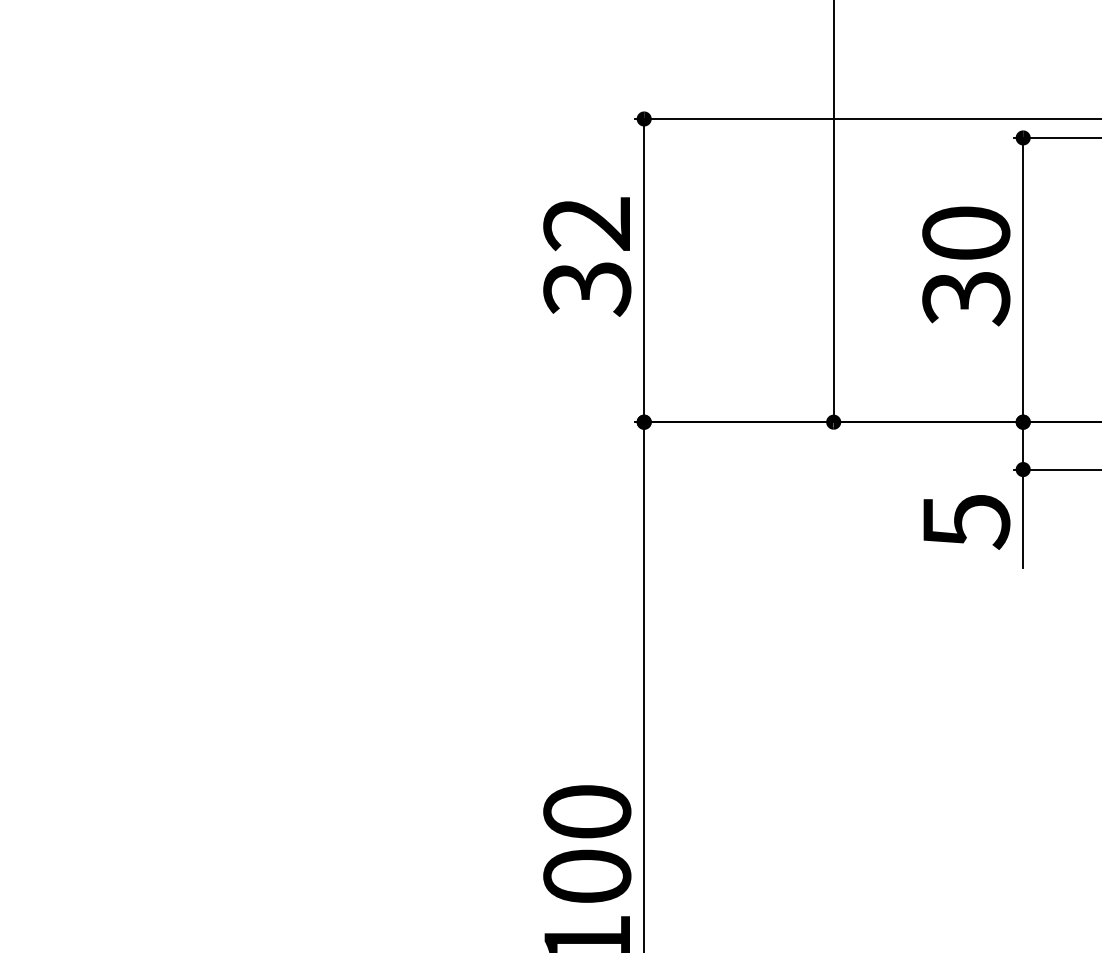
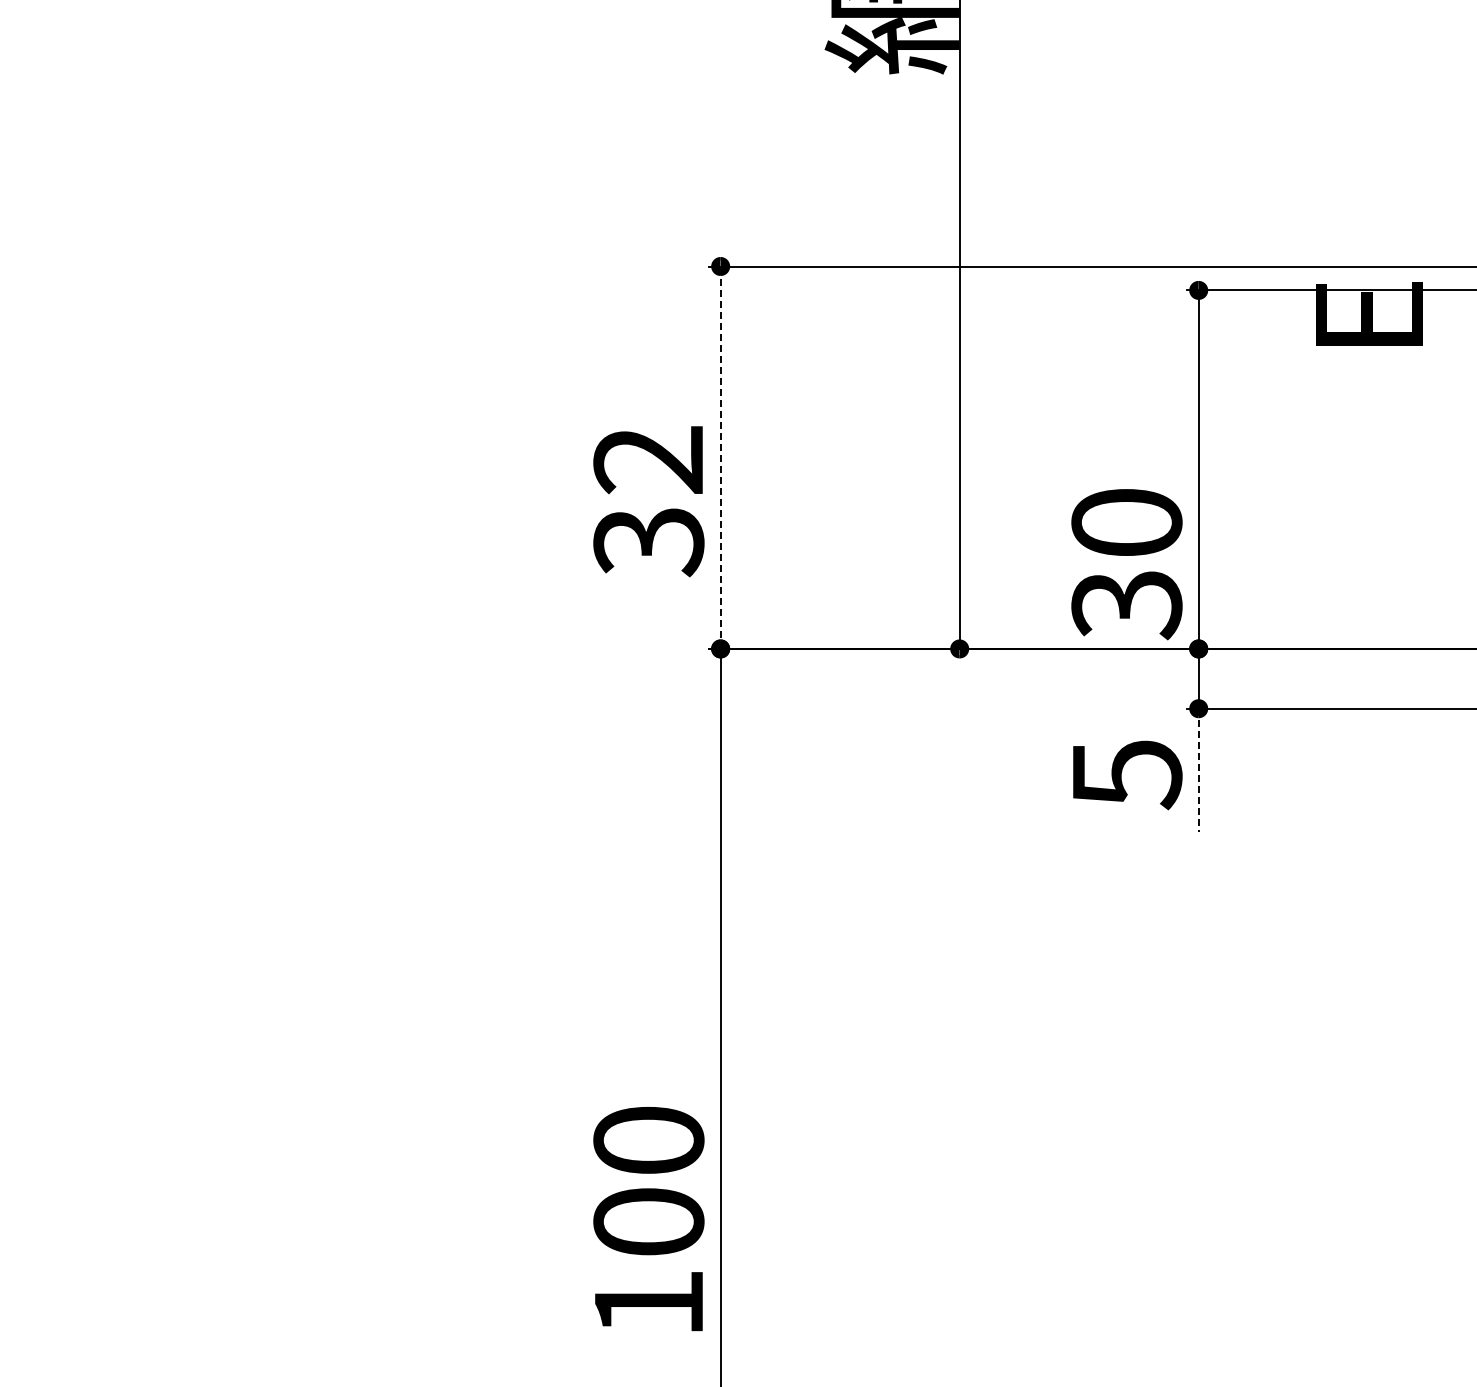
text: (586, 256) -> (648, 501), moved
text: (965, 266) -> (1126, 564), moved
line: (644, 270) -> (720, 457), solid -> dashed
line: (1023, 518) -> (1198, 770), solid -> dashed

